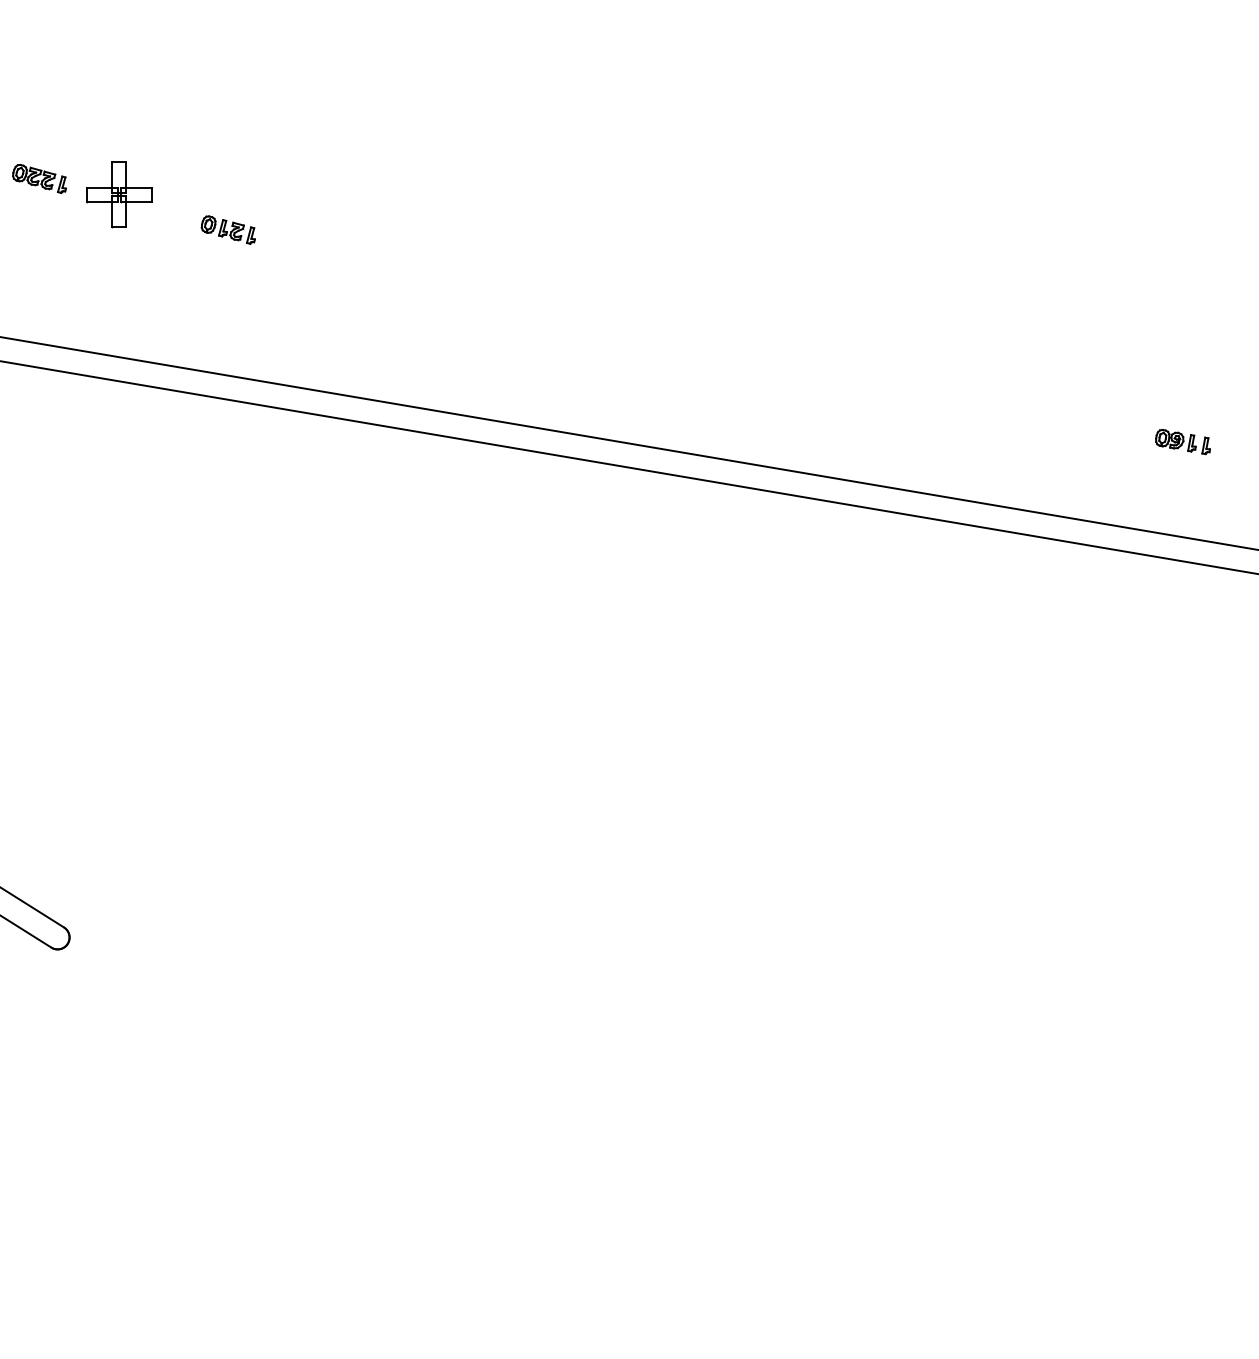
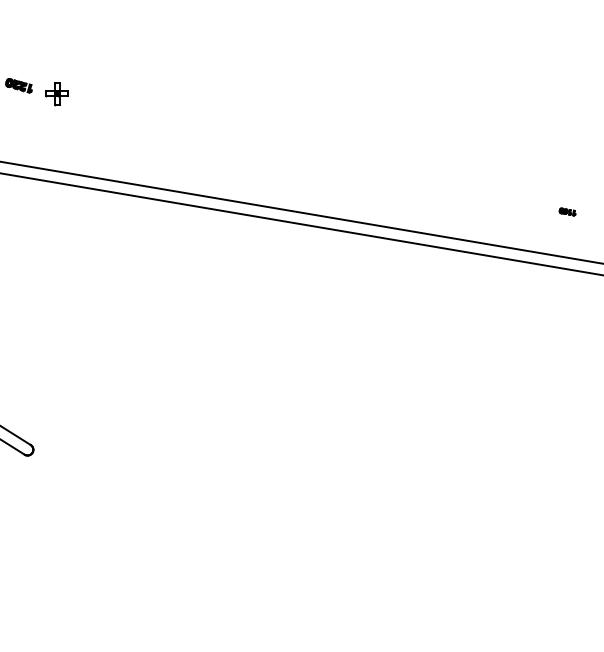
part: (119, 194) -> (57, 93), size x0.7
part: (228, 228) -> (109, 109), removed
part: (1182, 440) -> (567, 211), size x0.6

